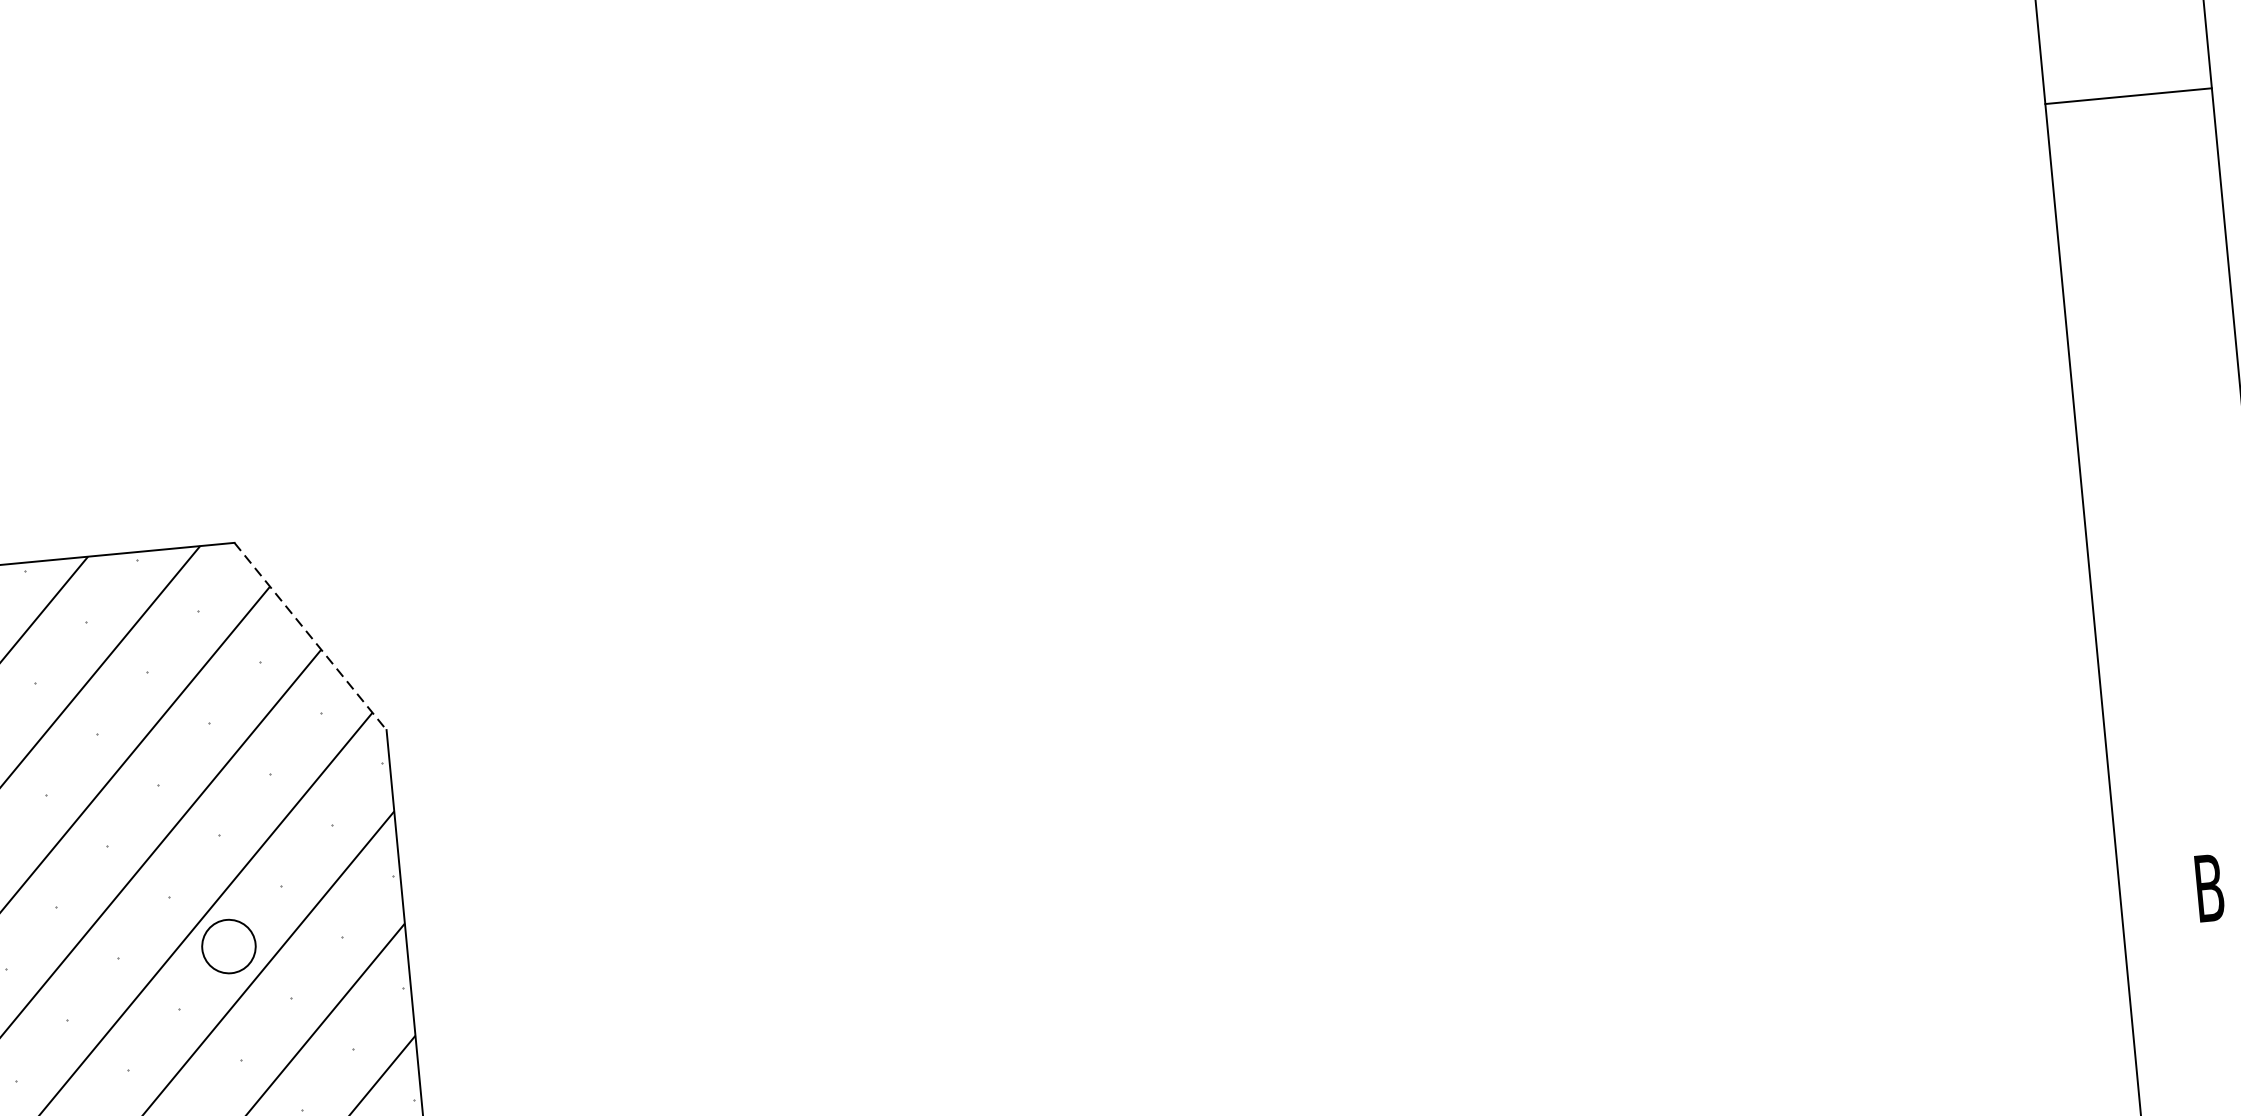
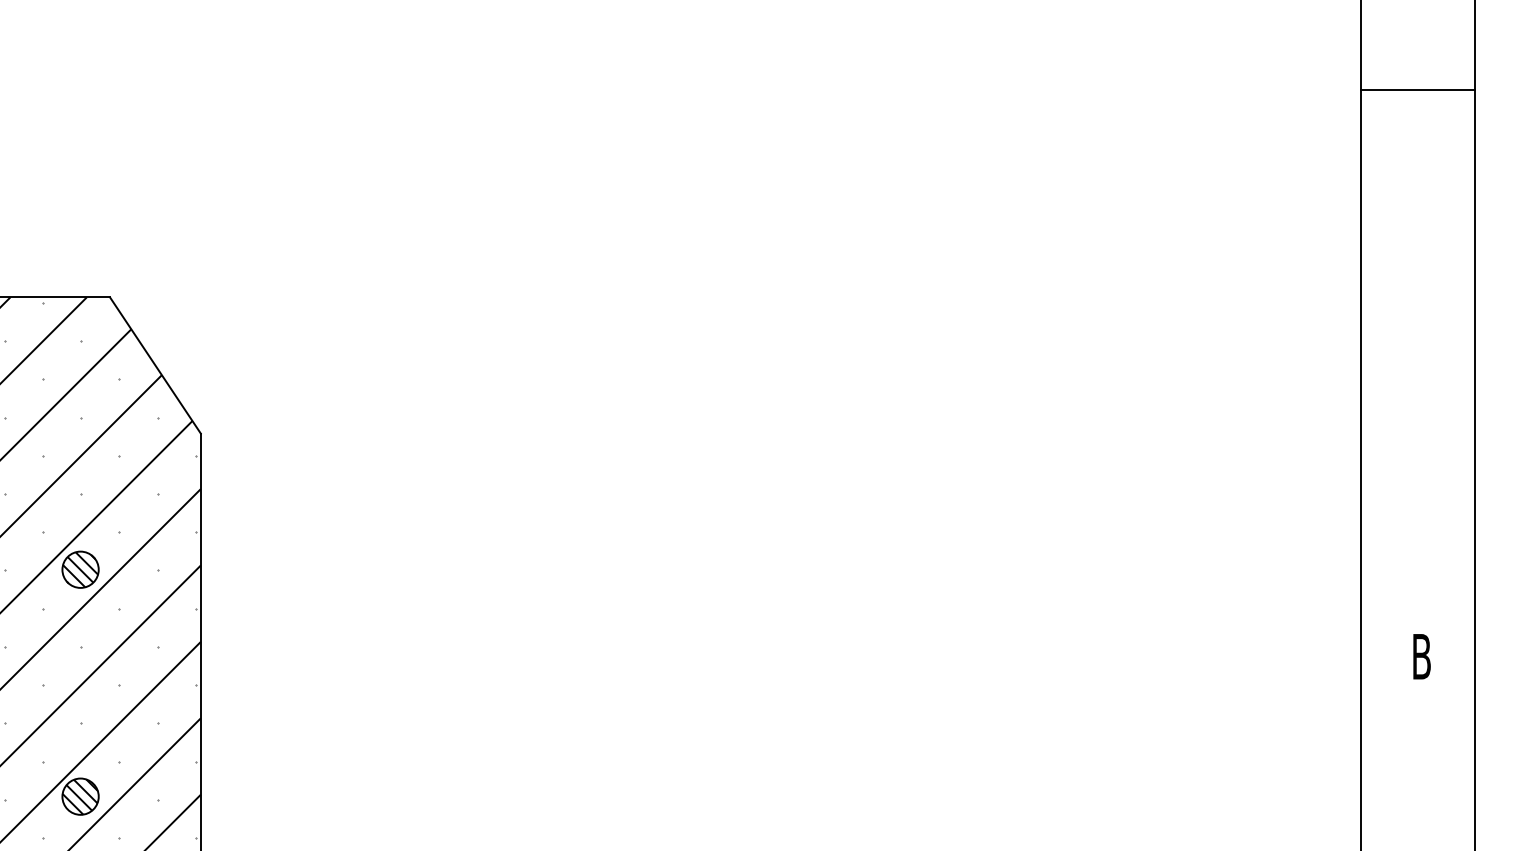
line: (2128, 95) -> (1417, 89), moved
line: (310, 636) -> (155, 365), dashed -> solid
hatch: (228, 946) -> (80, 569), added

